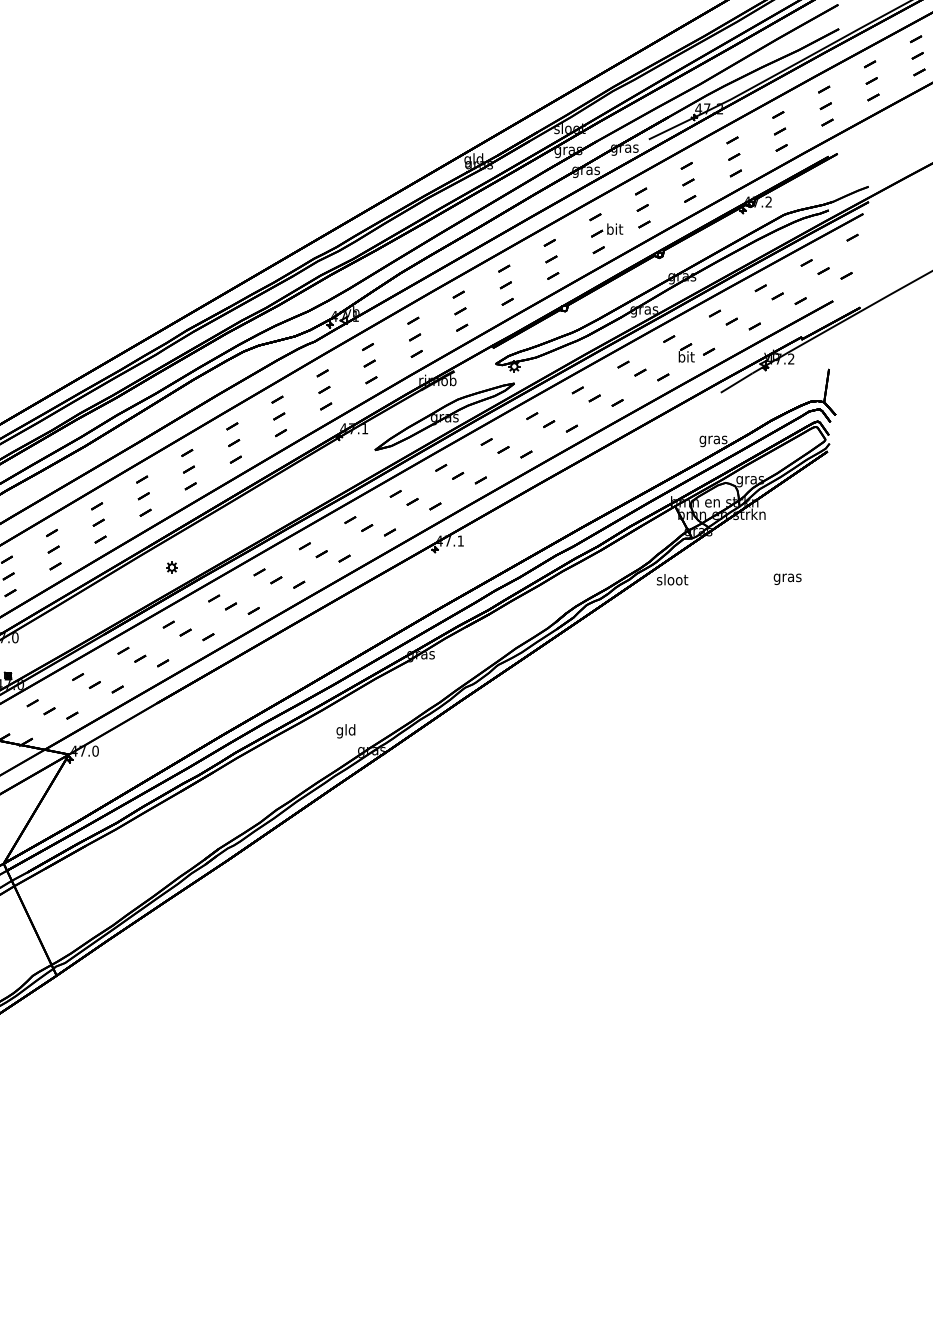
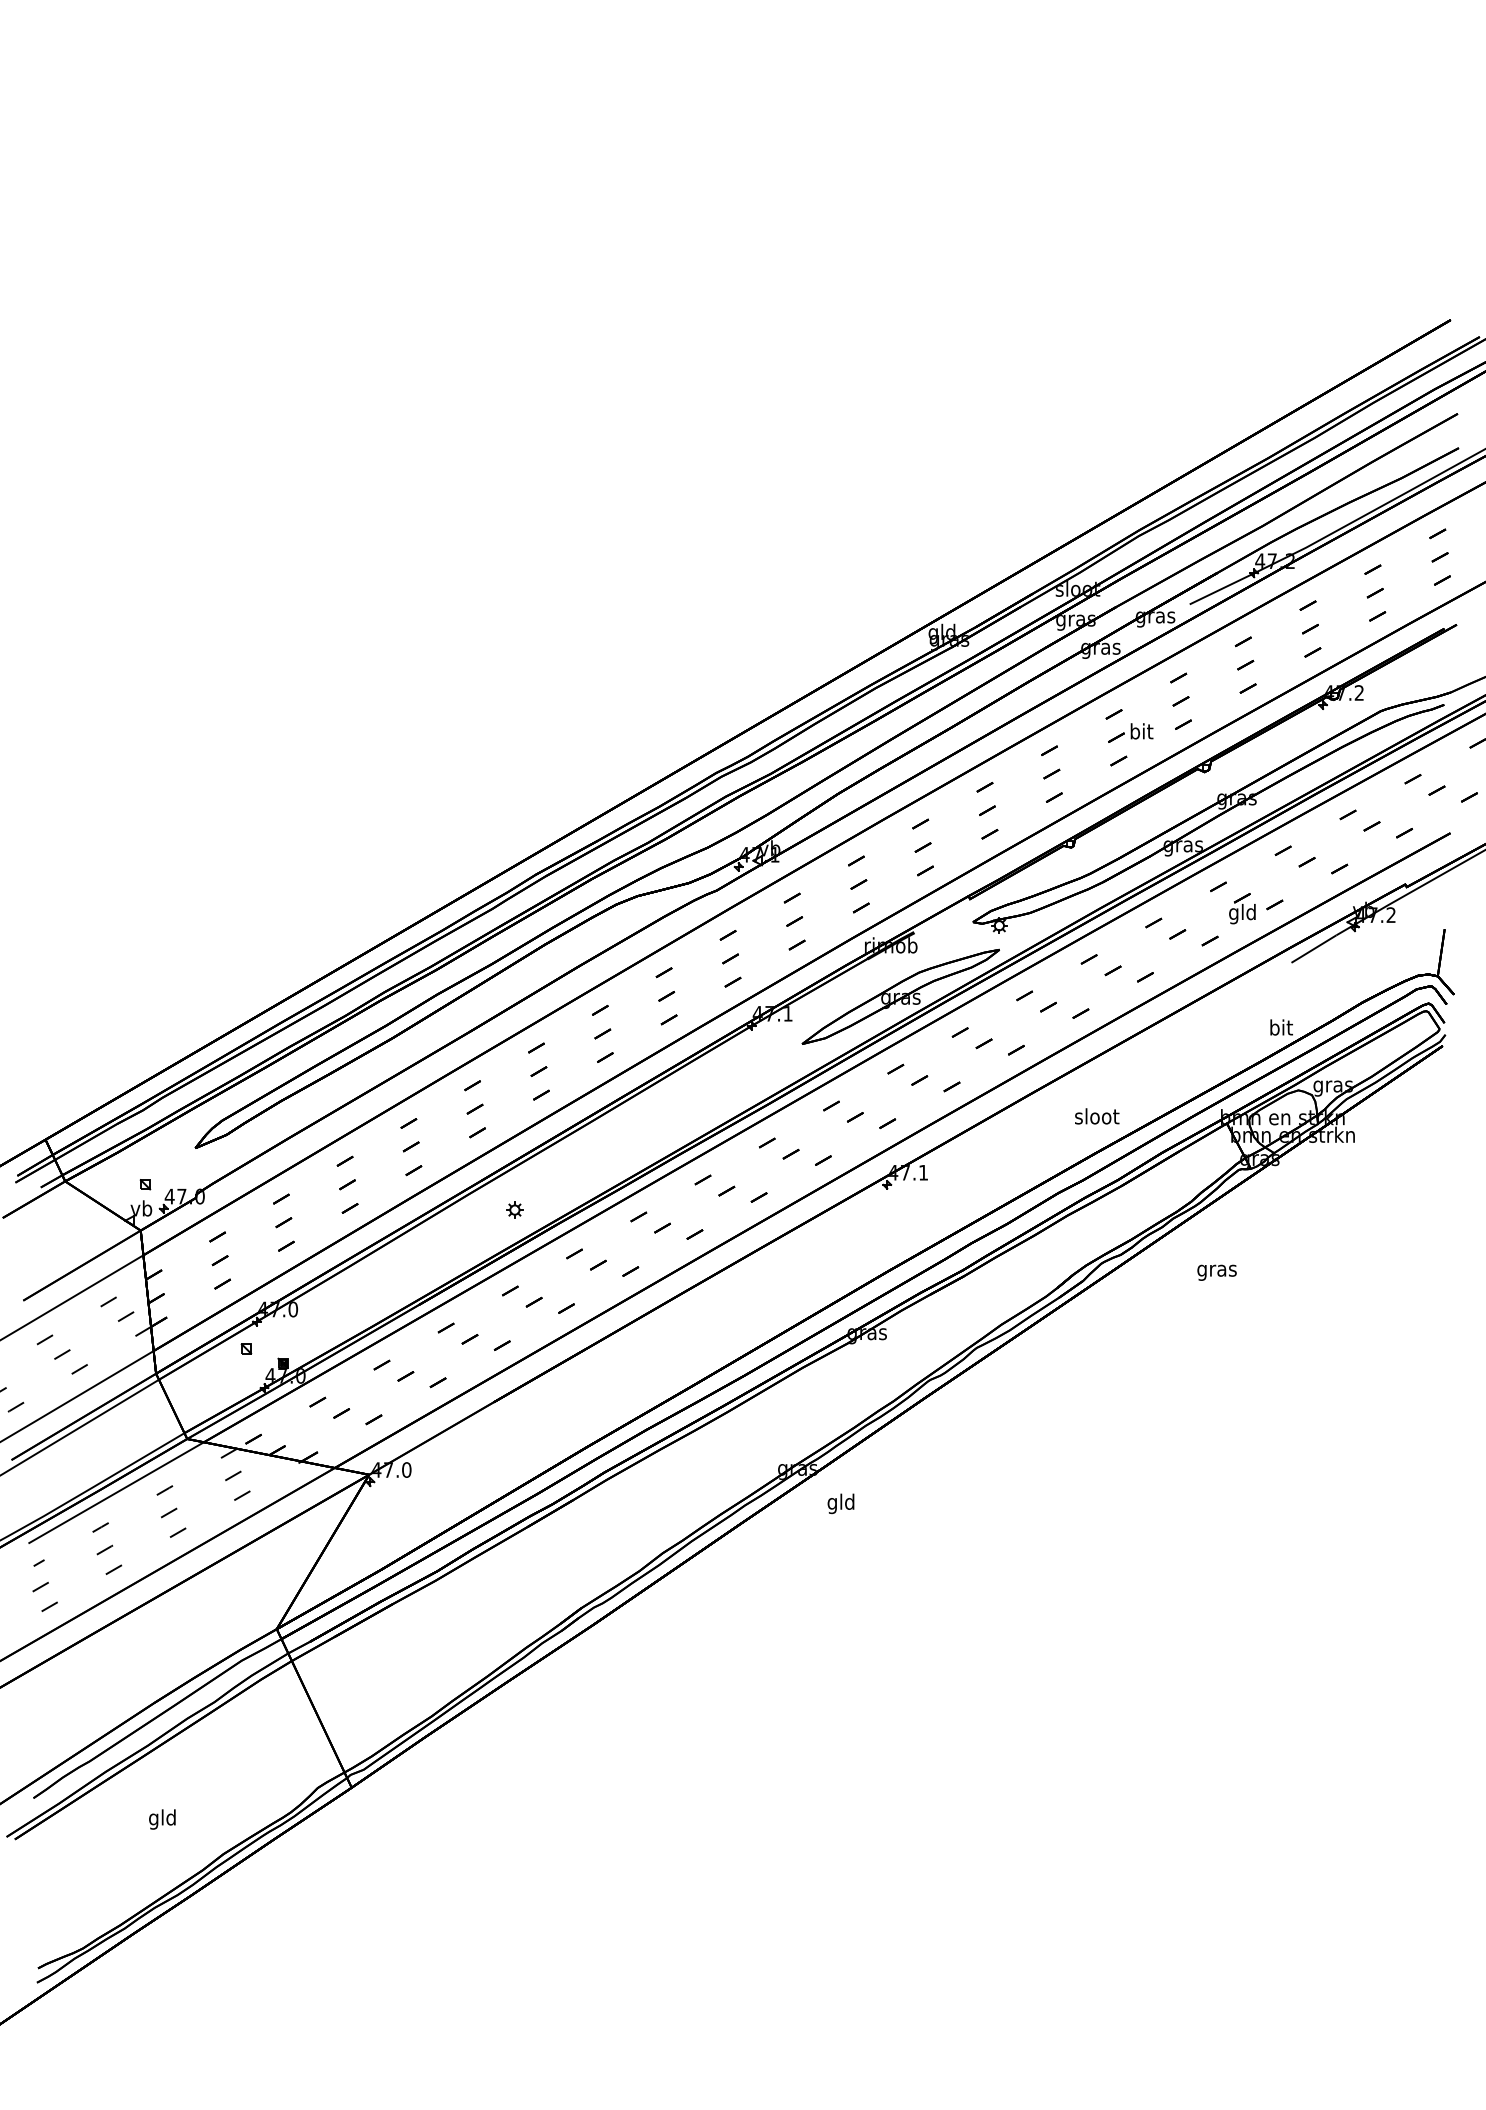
text: (686, 358) -> (1242, 914), bit -> gld
text: (713, 439) -> (1280, 1029), gras -> bit
text: (672, 579) -> (1097, 1116), moved
text: (787, 579) -> (1216, 1272), moved
text: (345, 731) -> (840, 1503), moved

